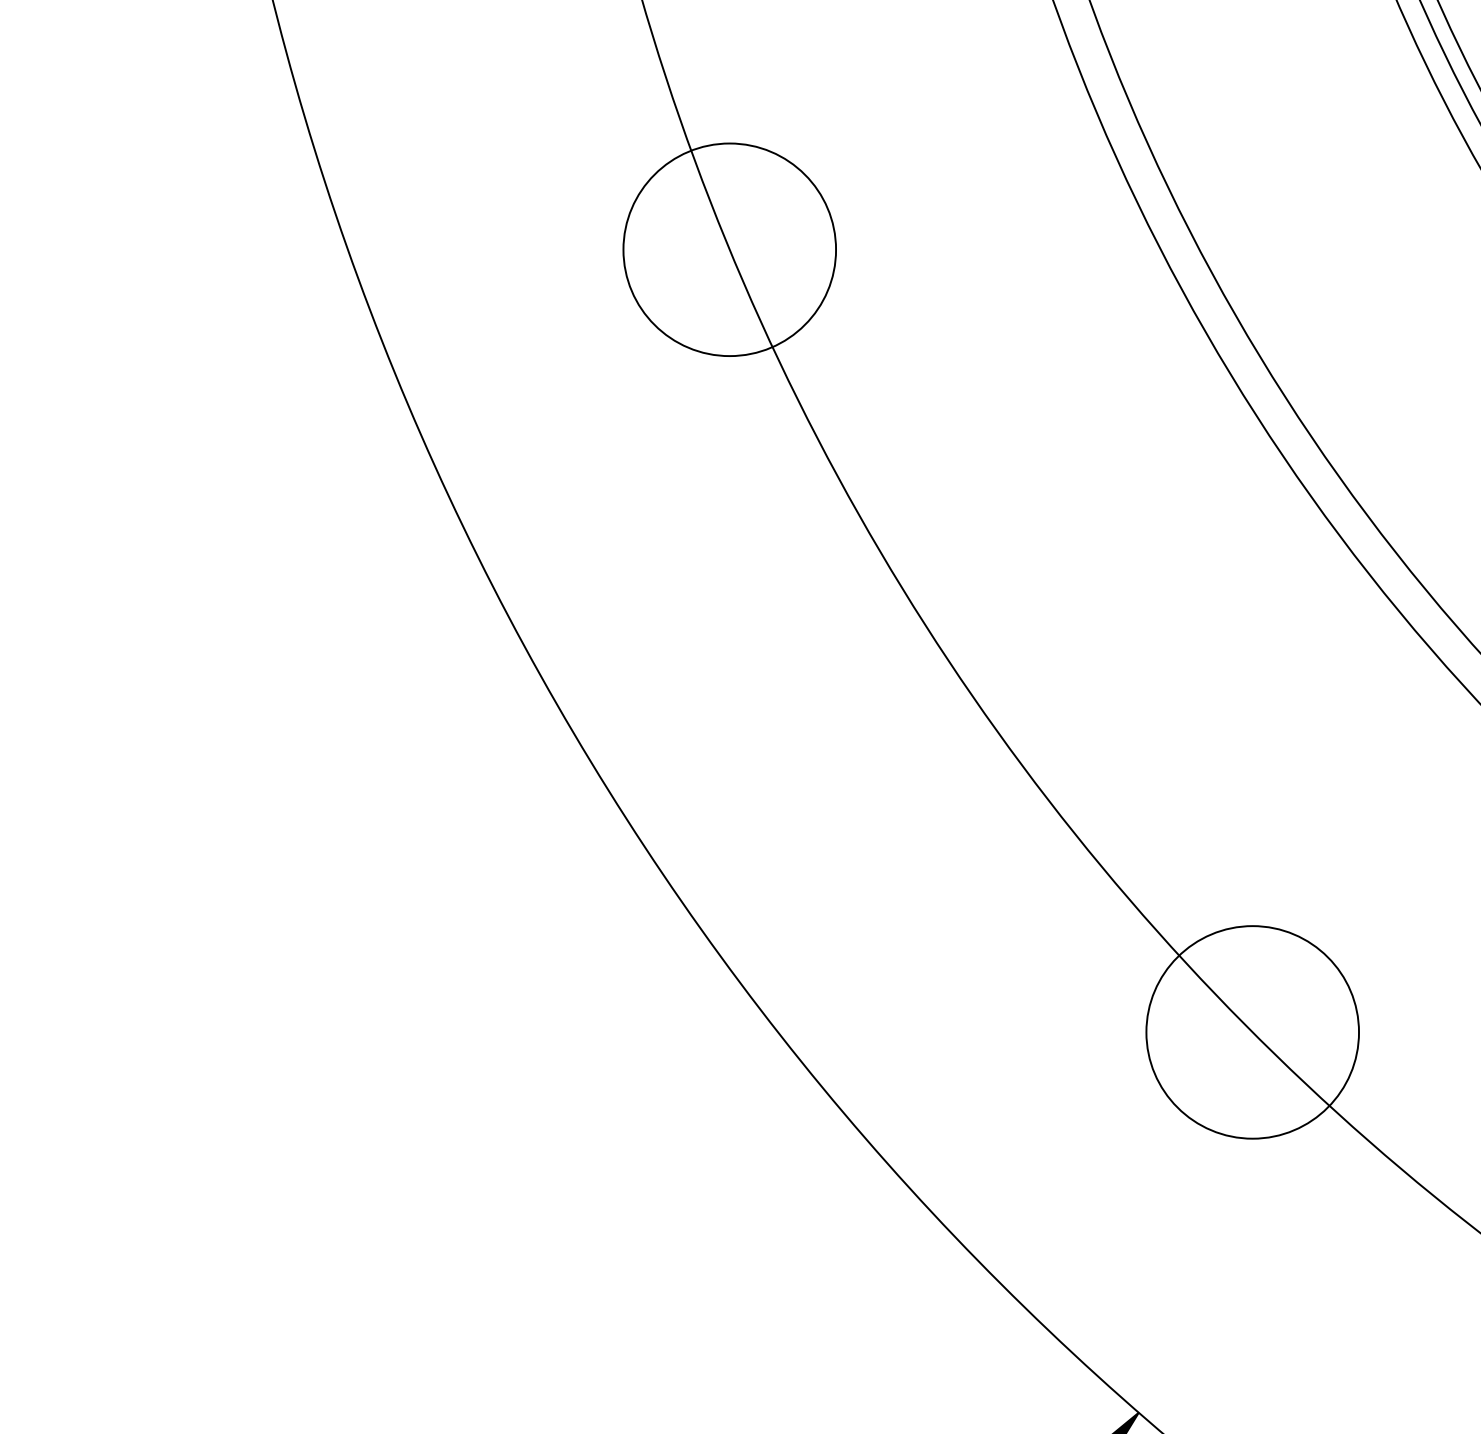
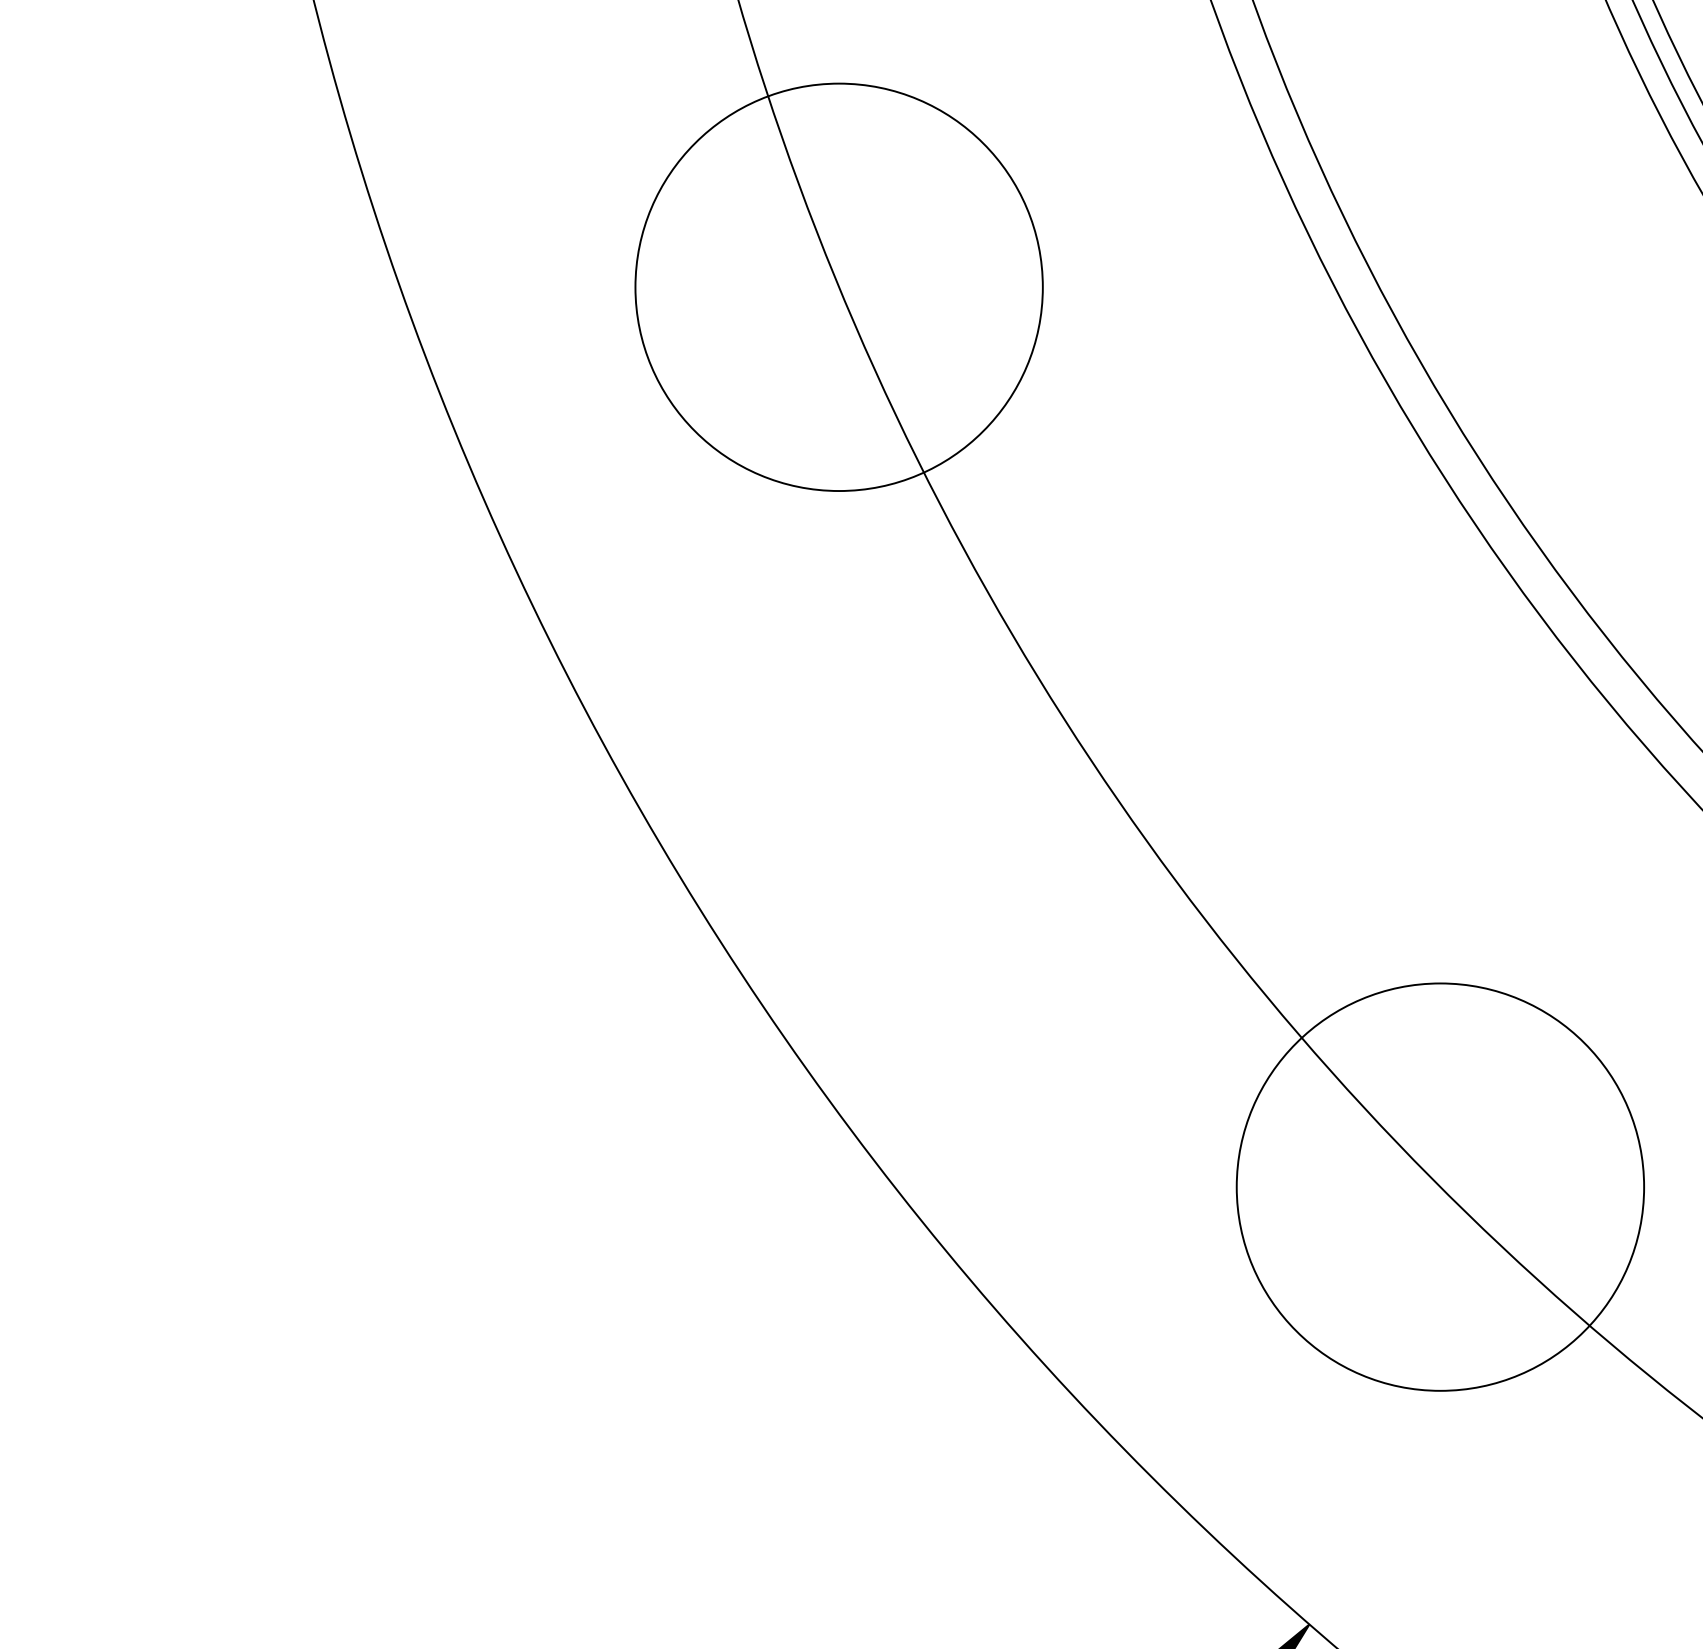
circle: (729, 249) -> (838, 286), size x1.67
circle: (1252, 1032) -> (1440, 1187), size x1.67

